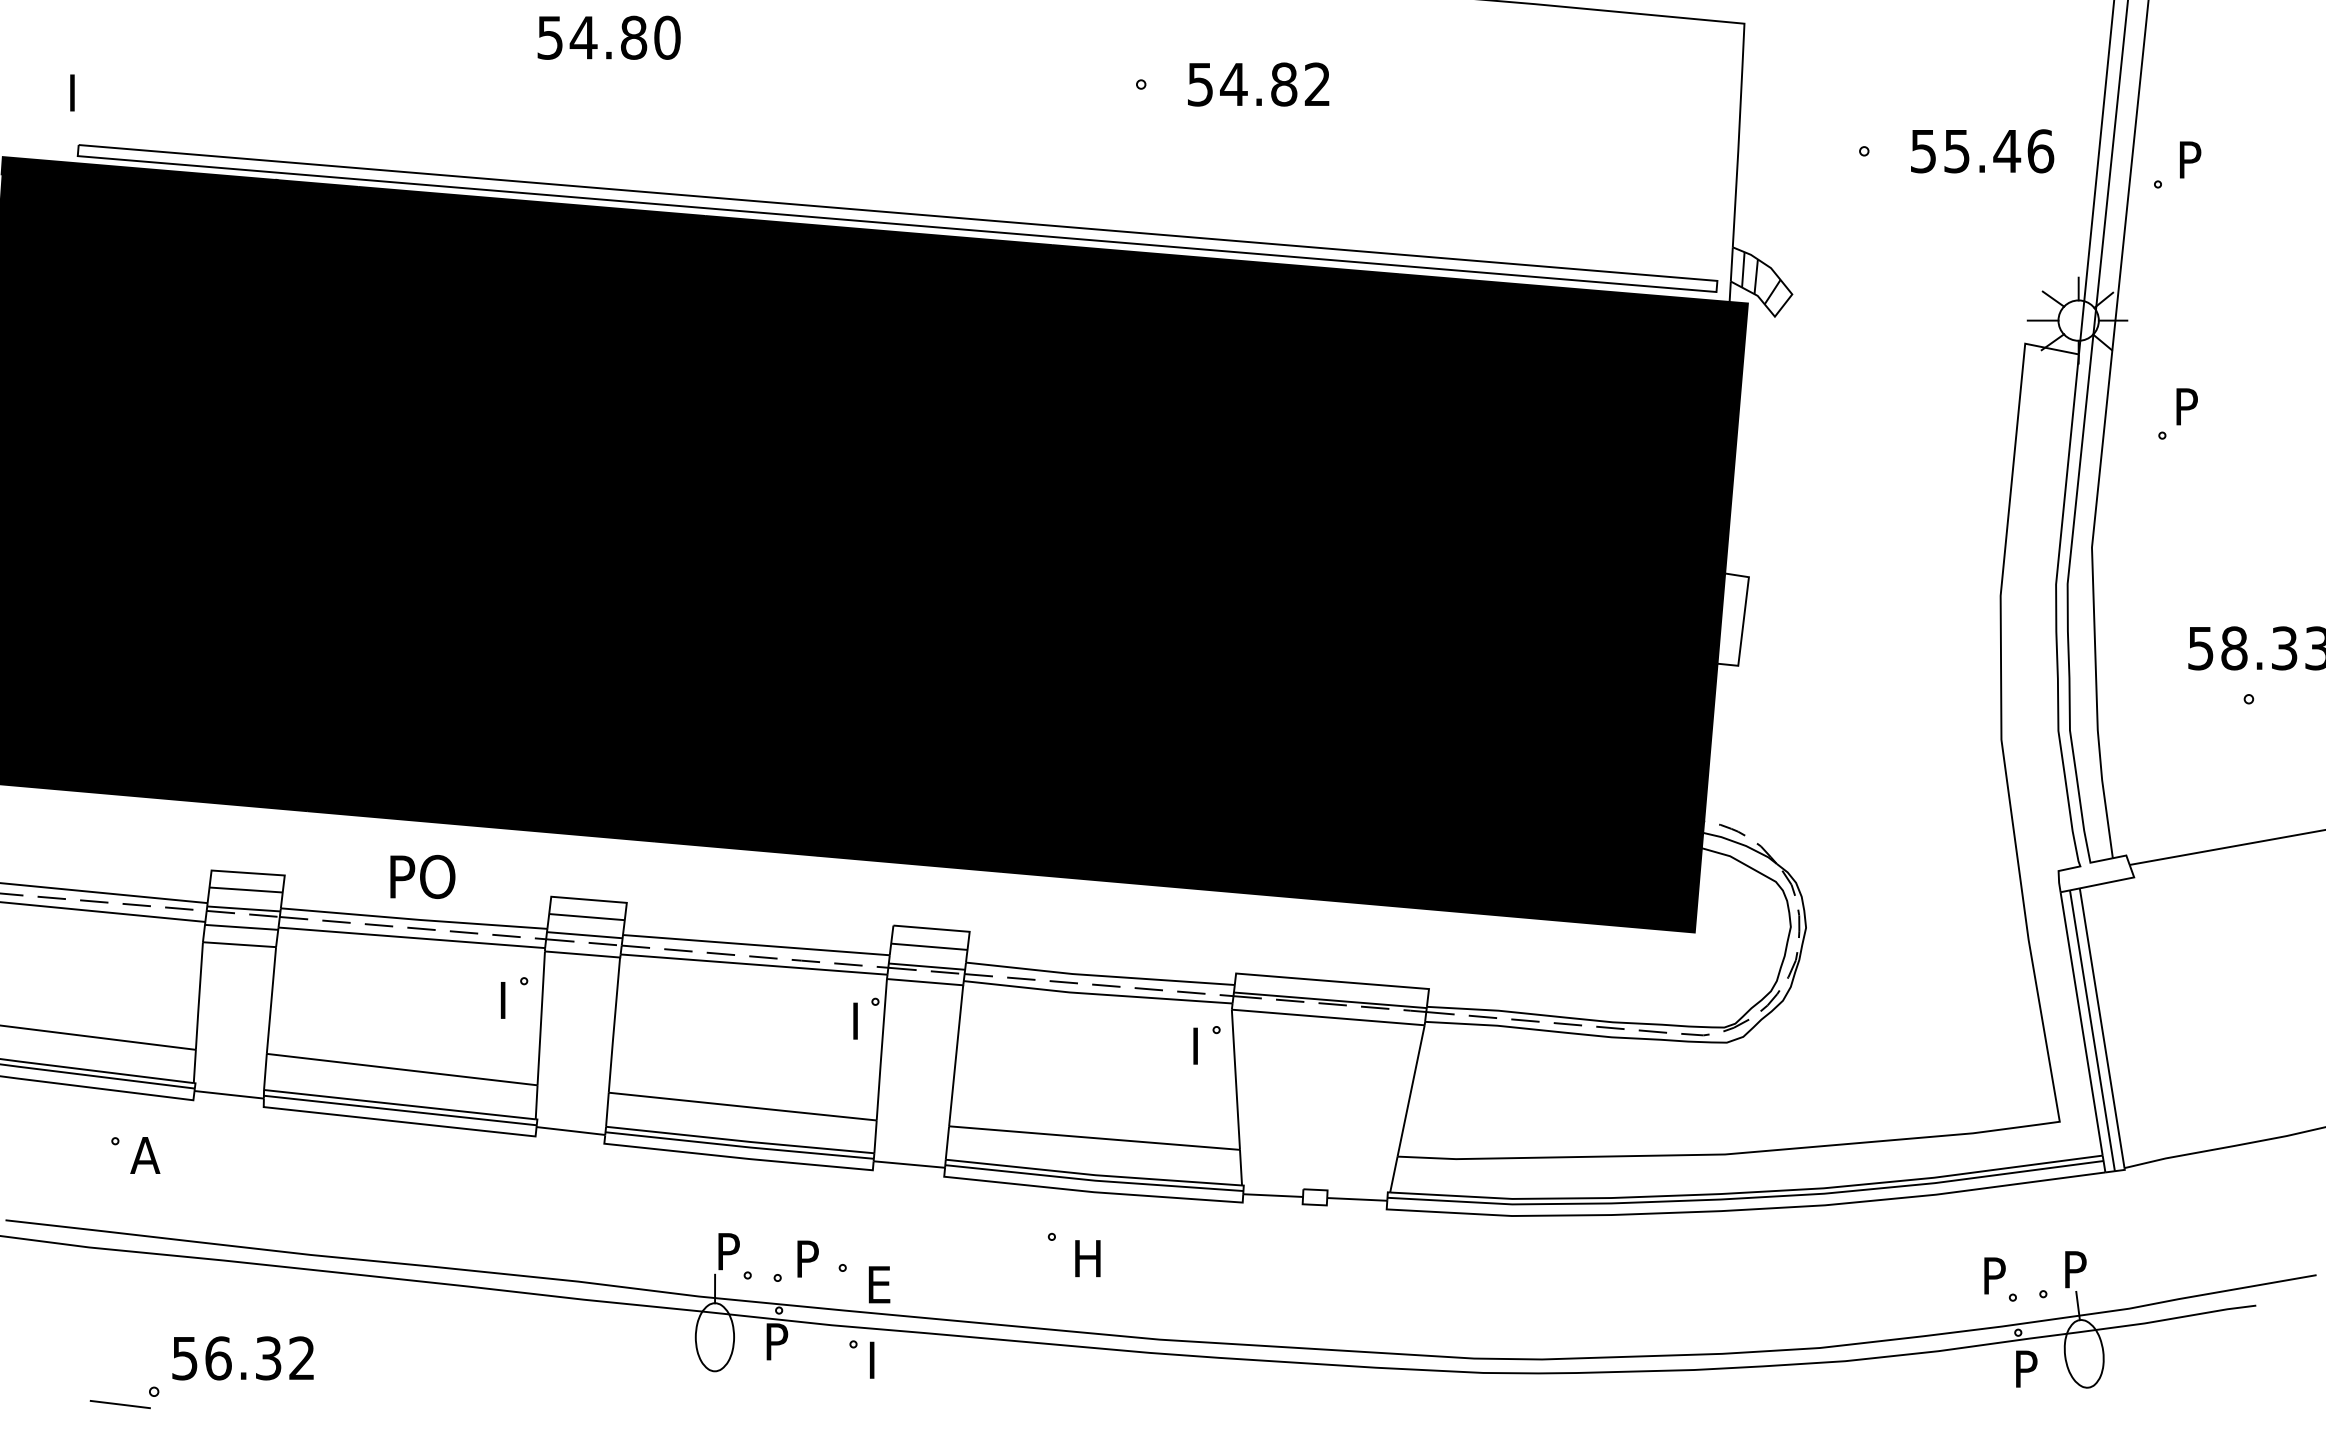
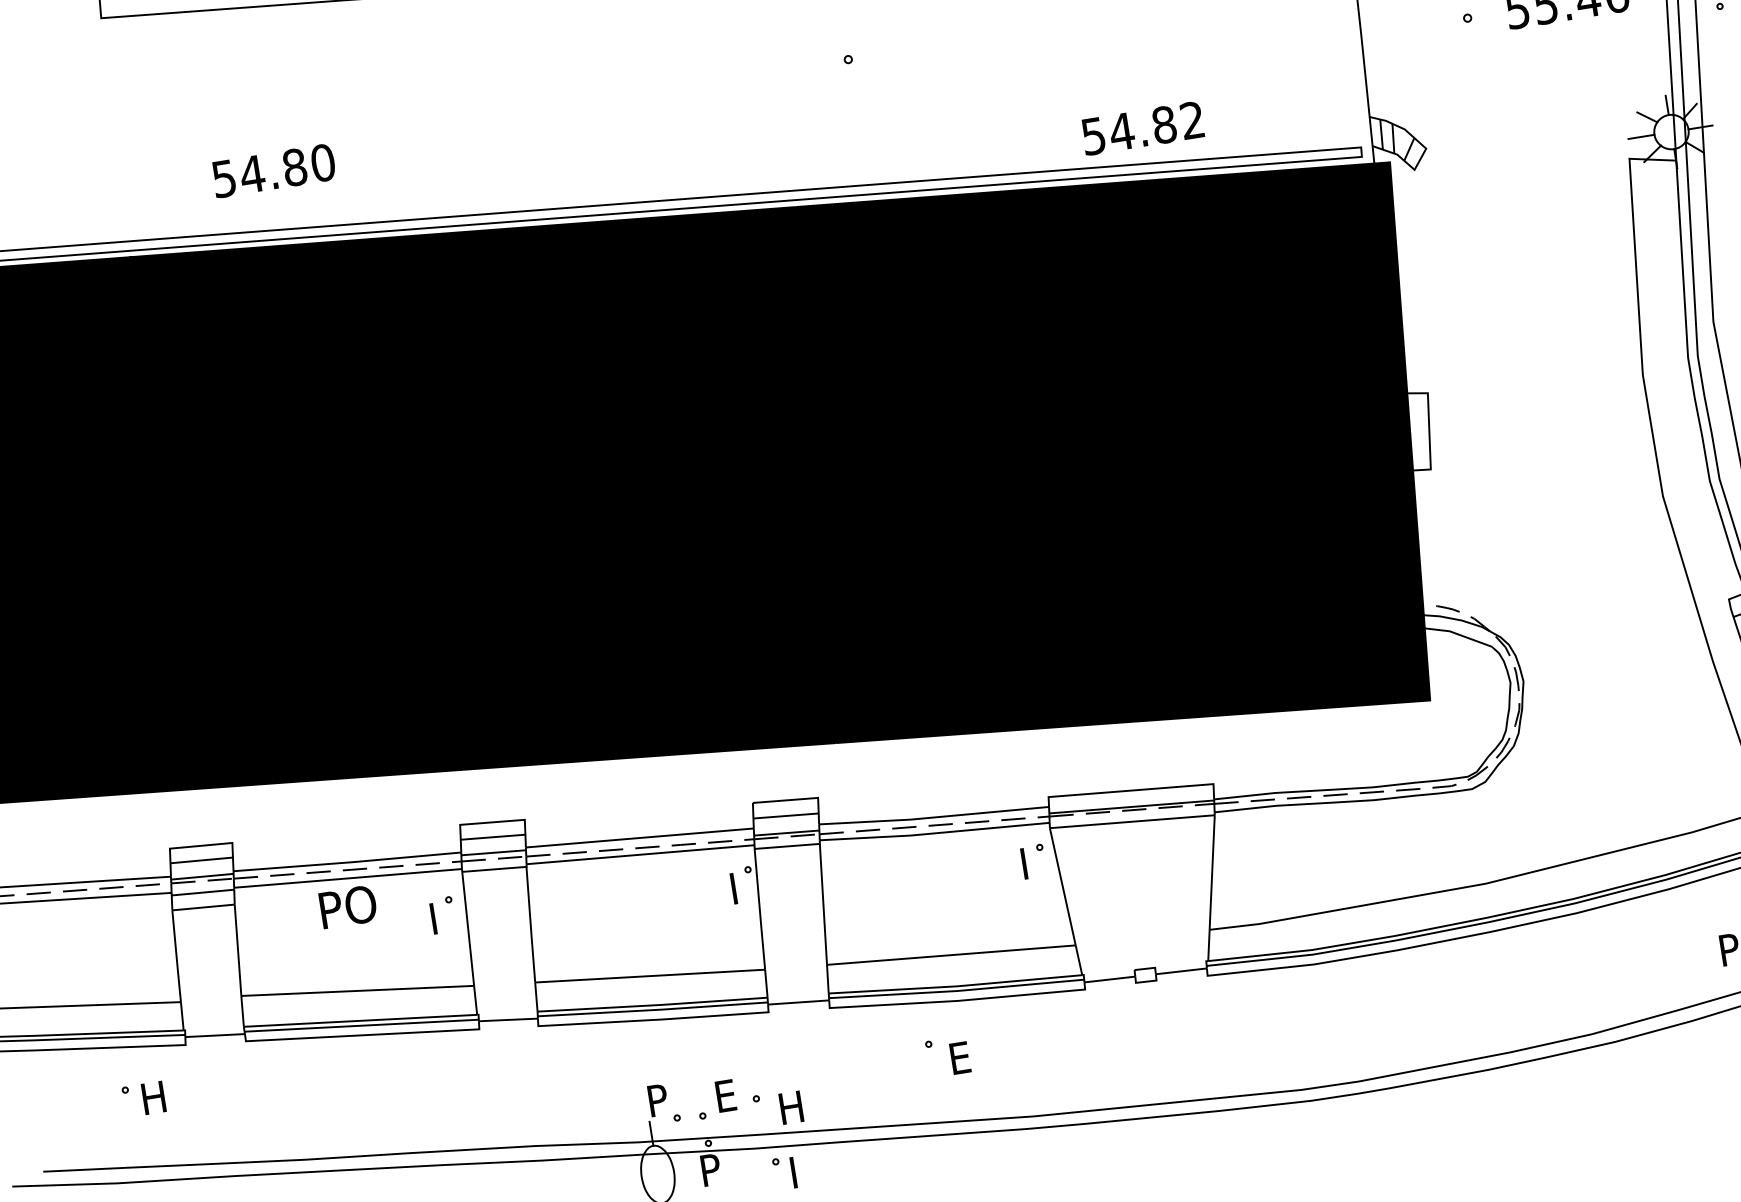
text: (608, 37) -> (273, 170), moved
text: (1258, 84) -> (1142, 128), moved
text: (422, 876) -> (347, 906), moved
text: (145, 1155) -> (152, 1098), A -> H
text: (810, 1258) -> (727, 1095), P -> E
text: (1089, 1258) -> (963, 1057), H -> E
text: (883, 1284) -> (793, 1107), E -> H

